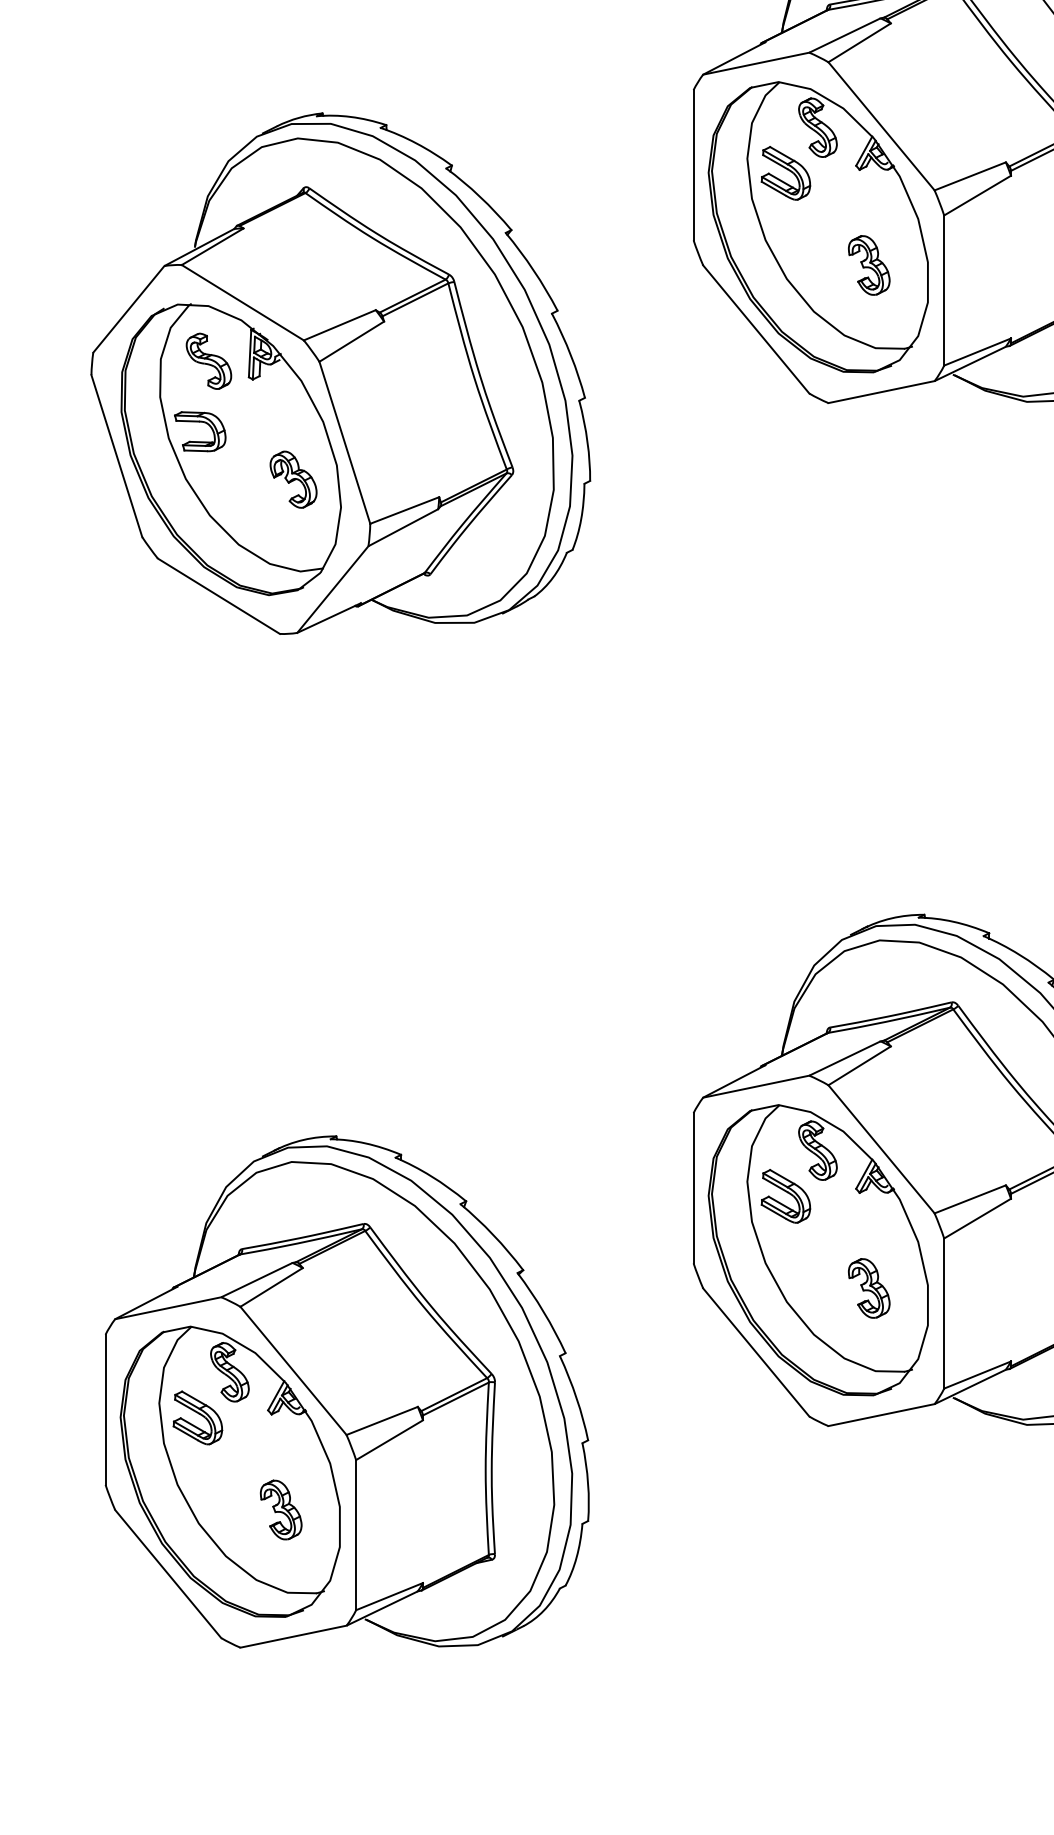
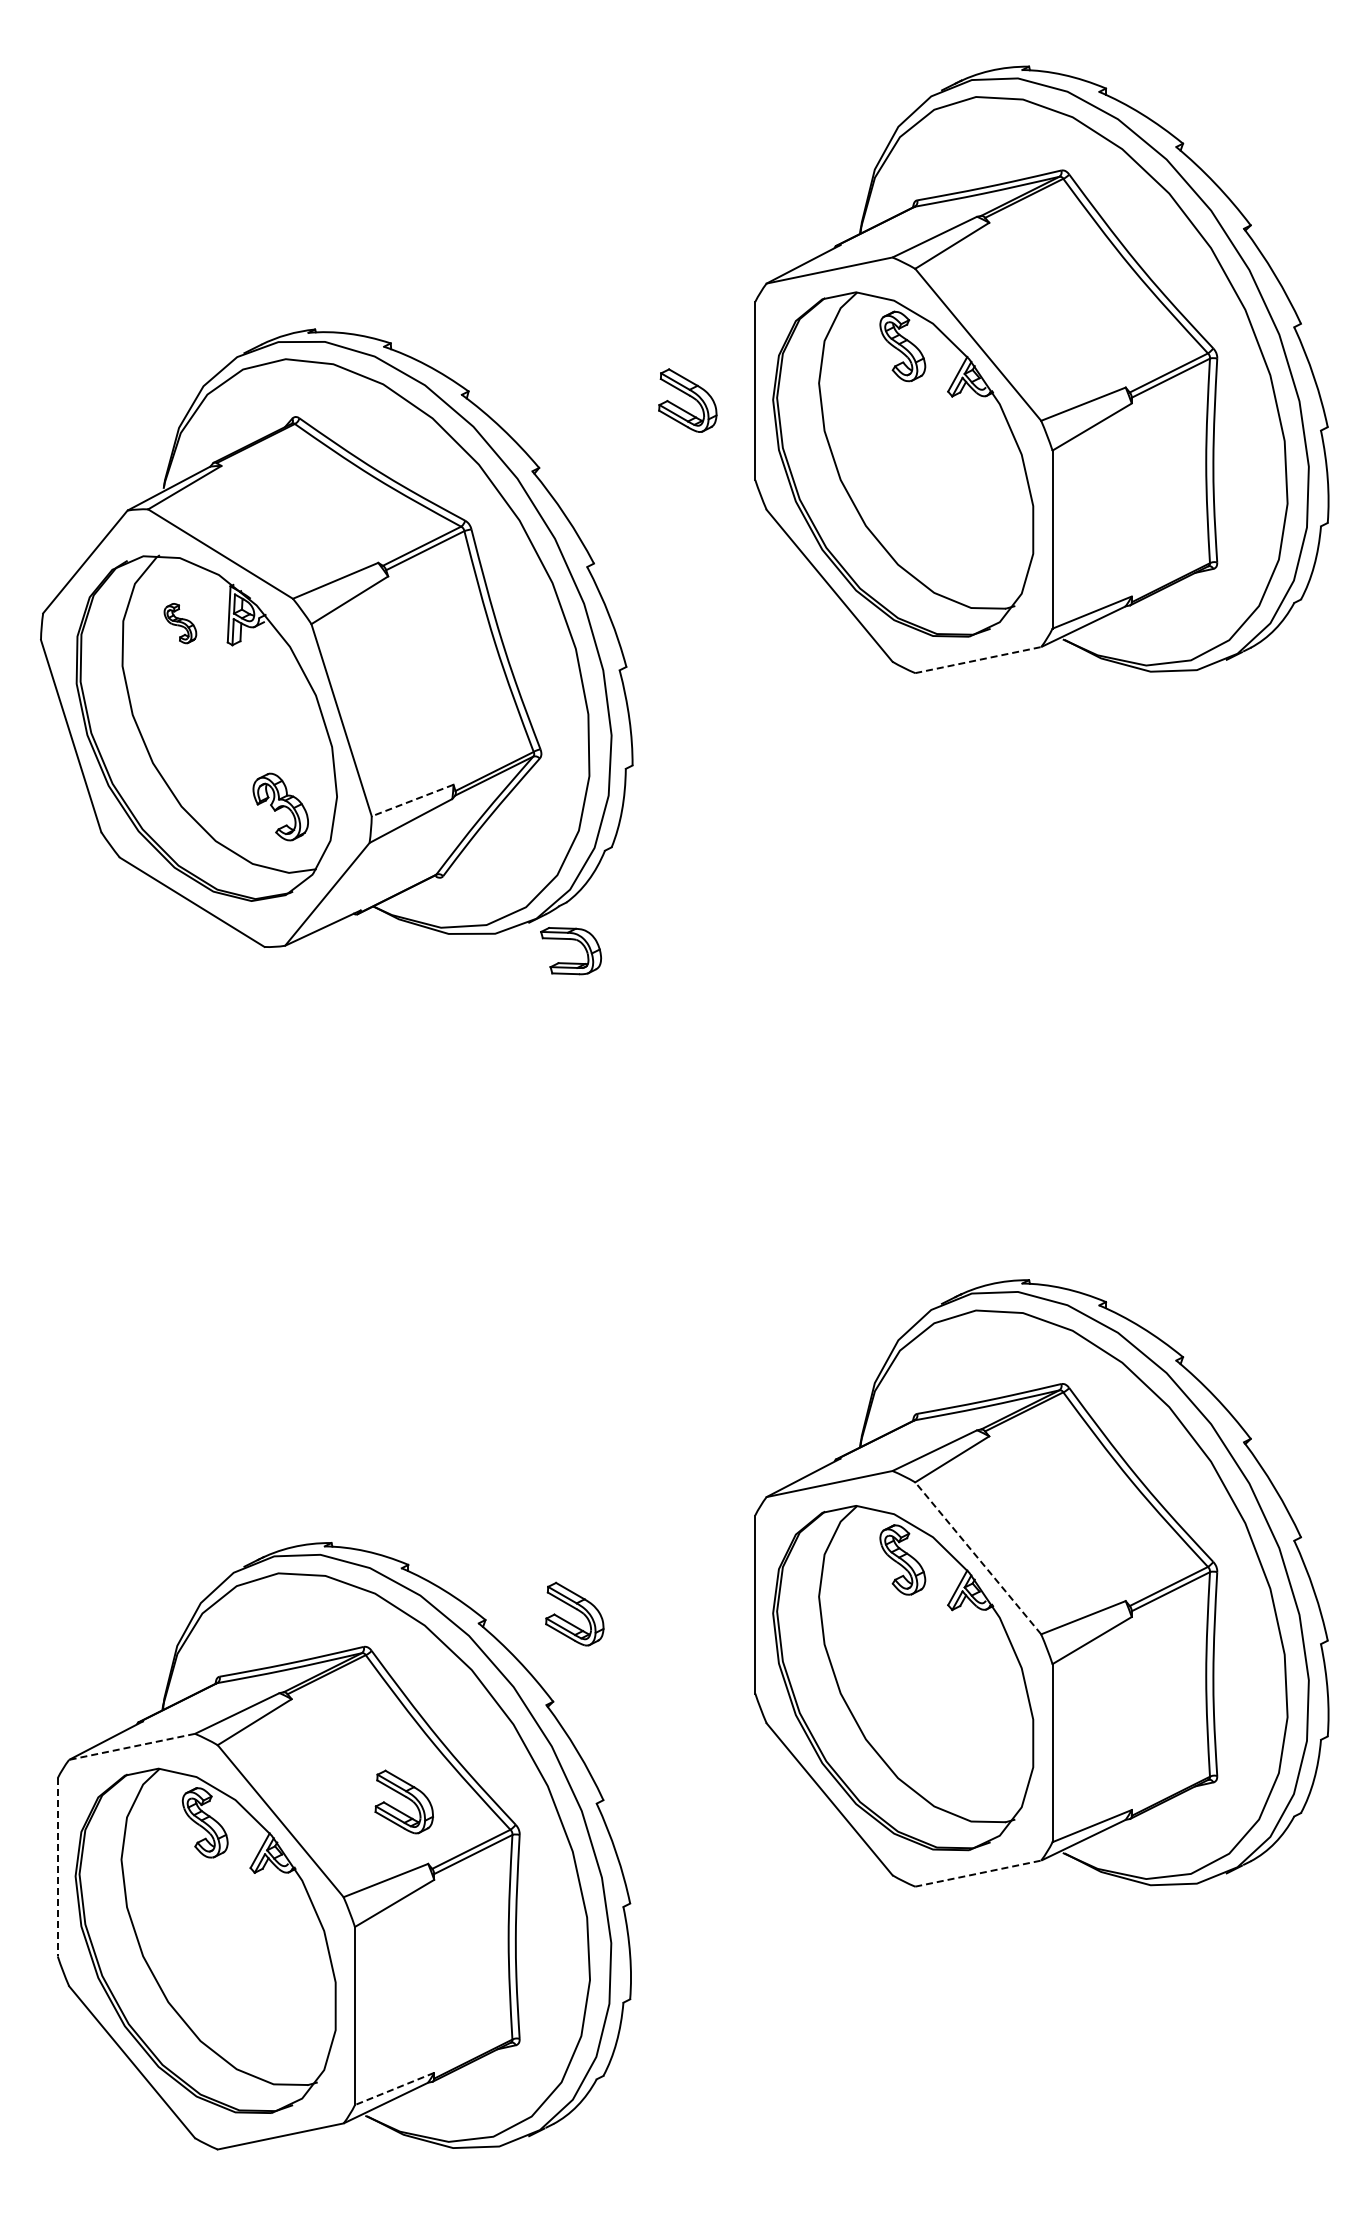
part: (785, 173) -> (687, 400), moved
part: (869, 265) -> (963, 509), removed
part: (209, 361) -> (180, 623), size x0.6
line: (881, 392) -> (978, 660), solid -> dashed
part: (199, 441) -> (570, 962), moved
part: (293, 479) -> (280, 806), moved
line: (404, 510) -> (412, 800), solid -> dashed
line: (881, 1149) -> (978, 1558), solid -> dashed
part: (785, 1195) -> (574, 1613), moved
part: (869, 1288) -> (963, 1723), removed
line: (167, 1307) -> (131, 1746), solid -> dashed
line: (105, 1409) -> (57, 1867), solid -> dashed
line: (881, 1414) -> (978, 1873), solid -> dashed
part: (197, 1417) -> (403, 1801), moved
part: (281, 1509) -> (266, 1985), removed
line: (389, 1596) -> (394, 2088), solid -> dashed

